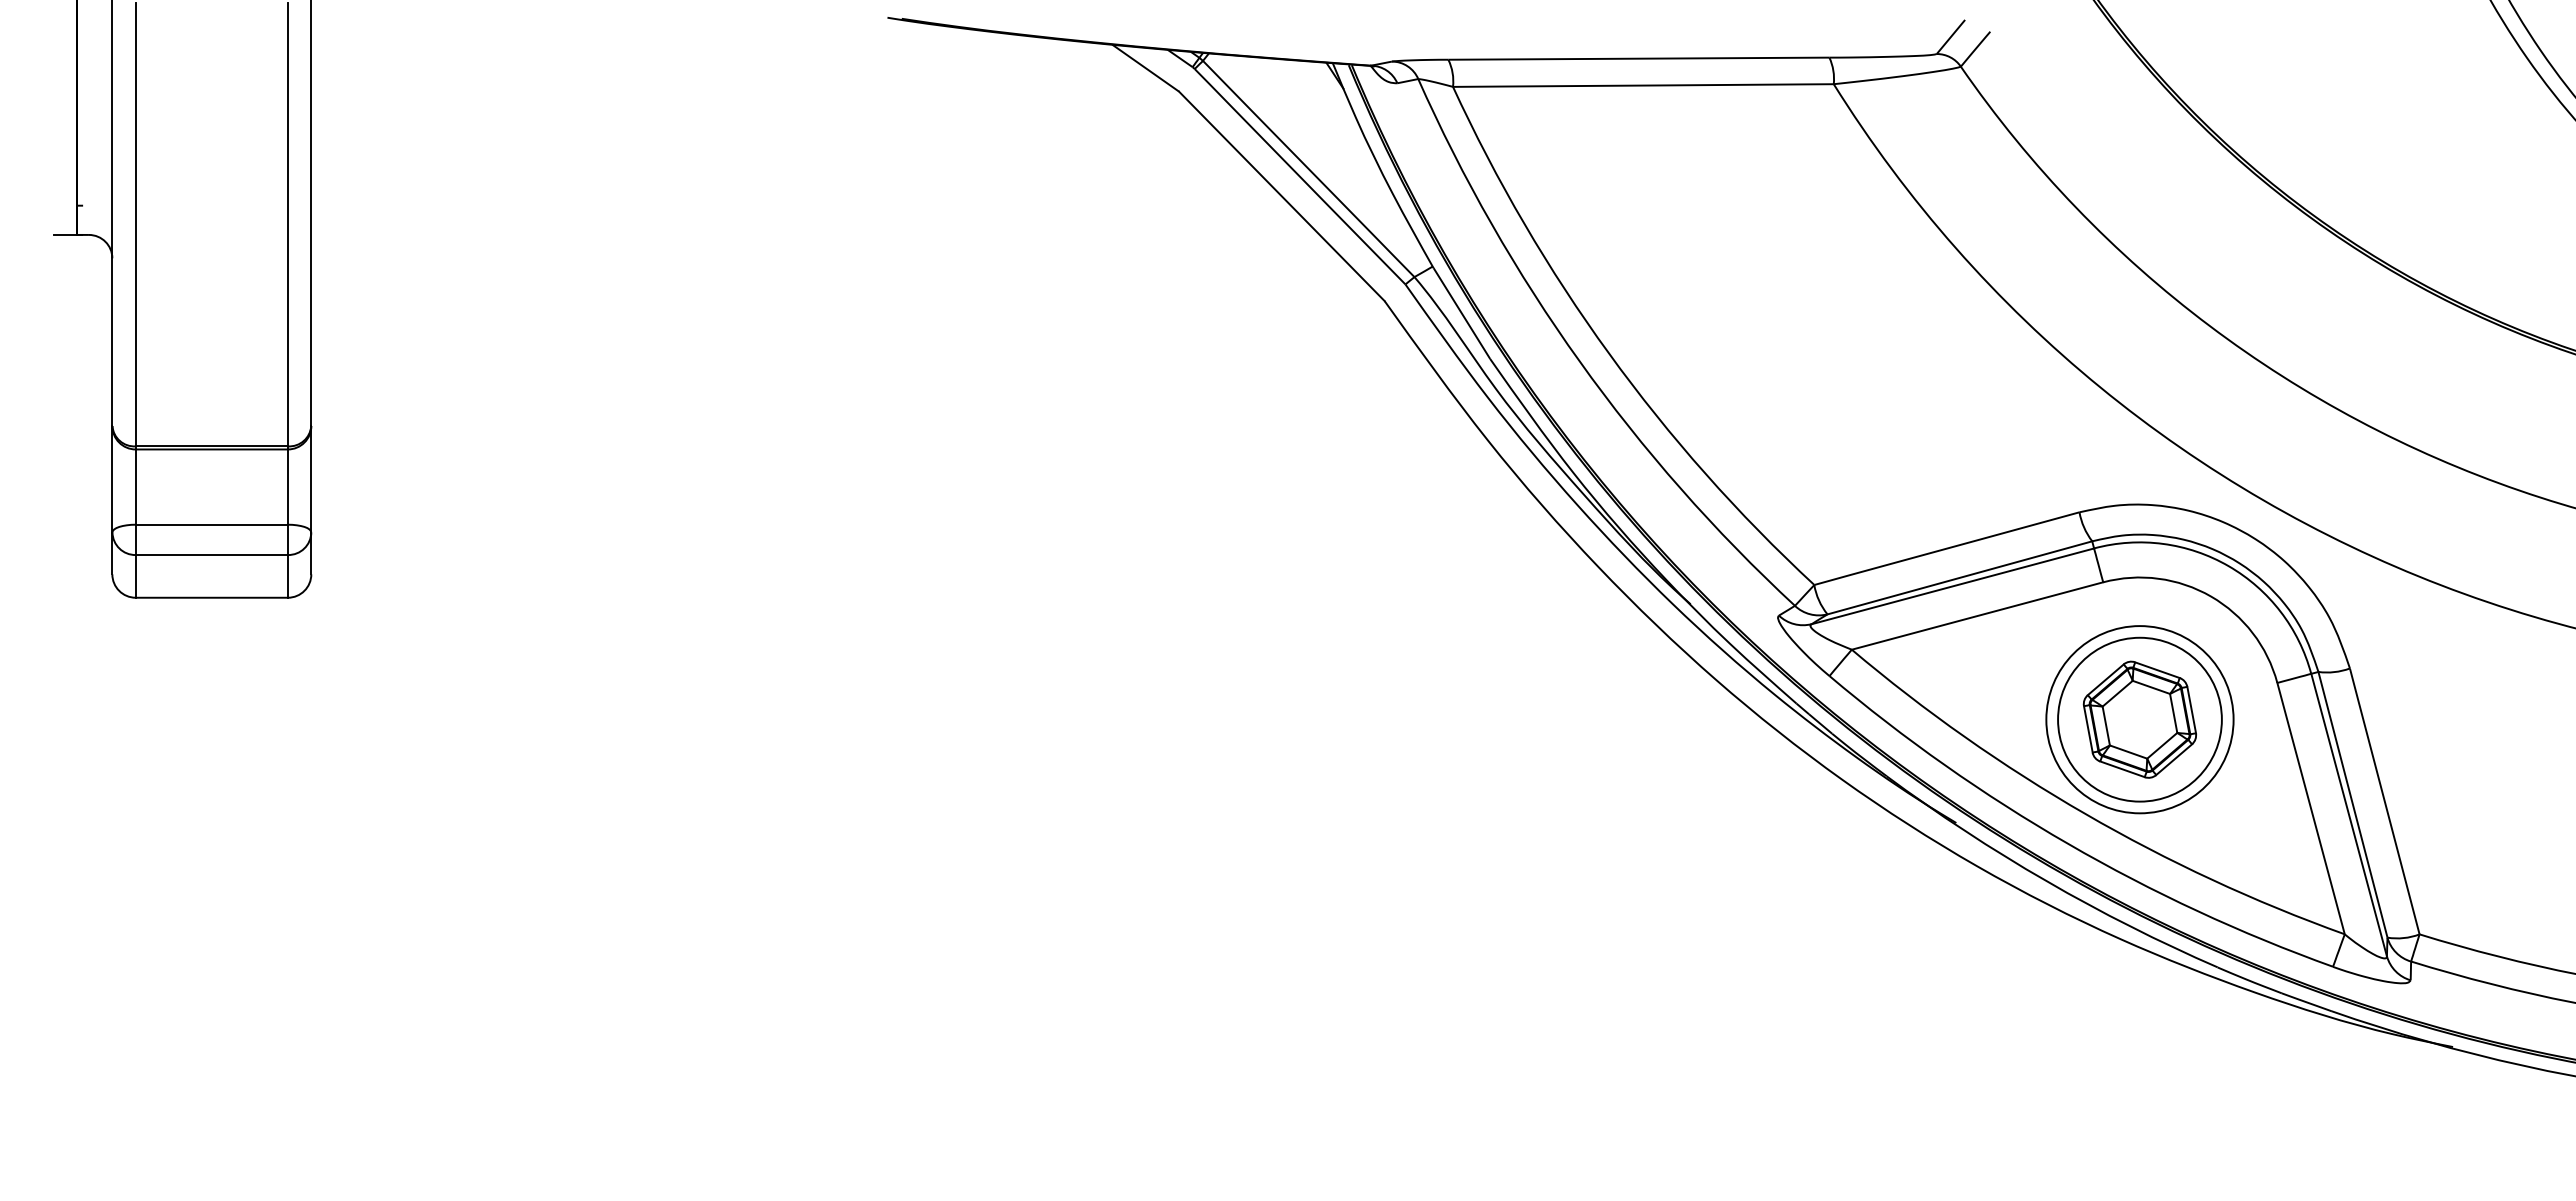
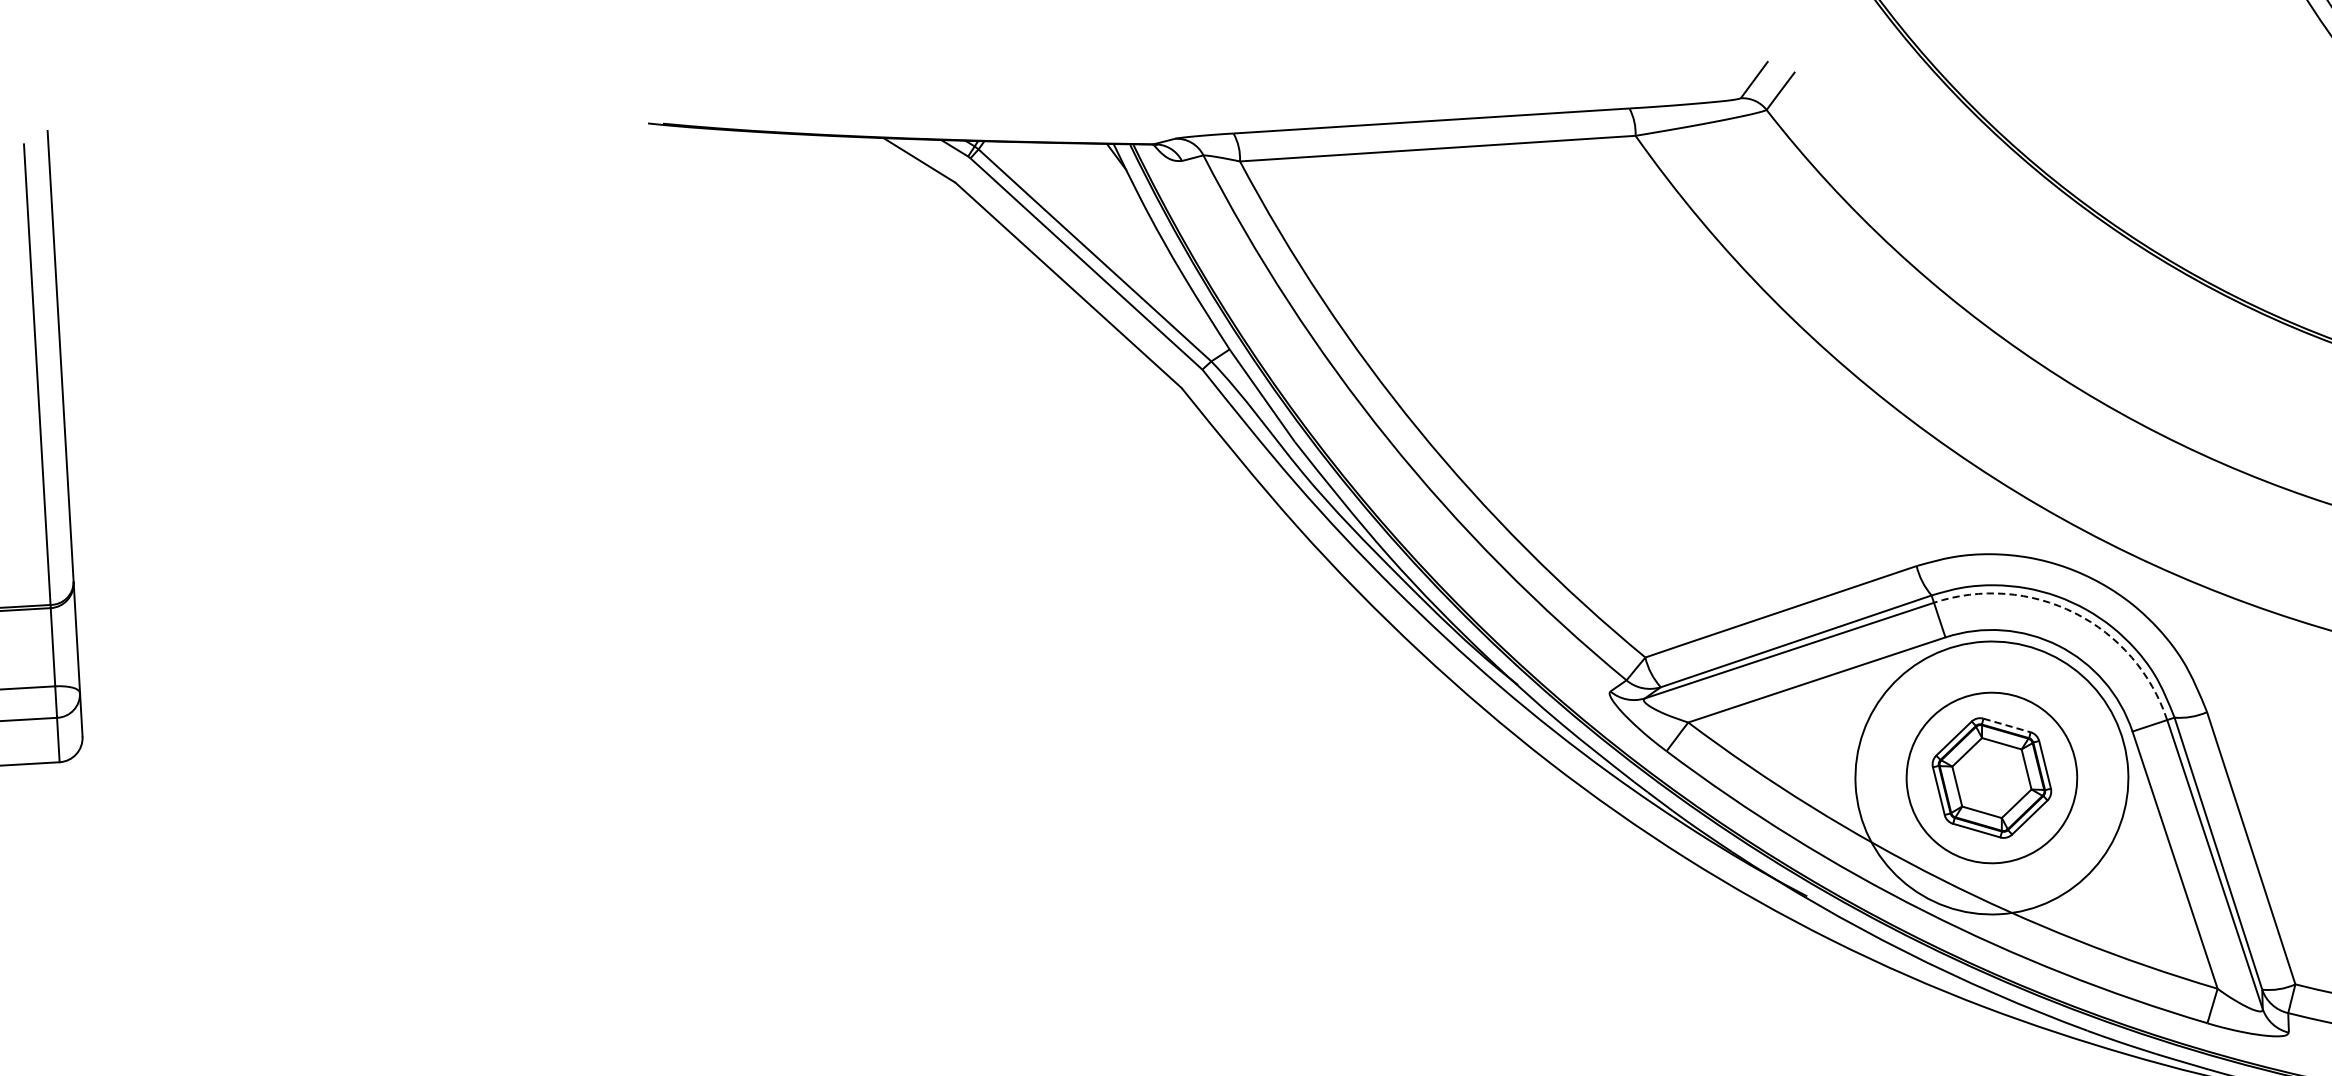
arc: (2228, 566) -> (2074, 613), solid -> dashed
line: (2157, 670) -> (2007, 725), solid -> dashed
circle: (2139, 719) -> (1991, 777), size x1.4

